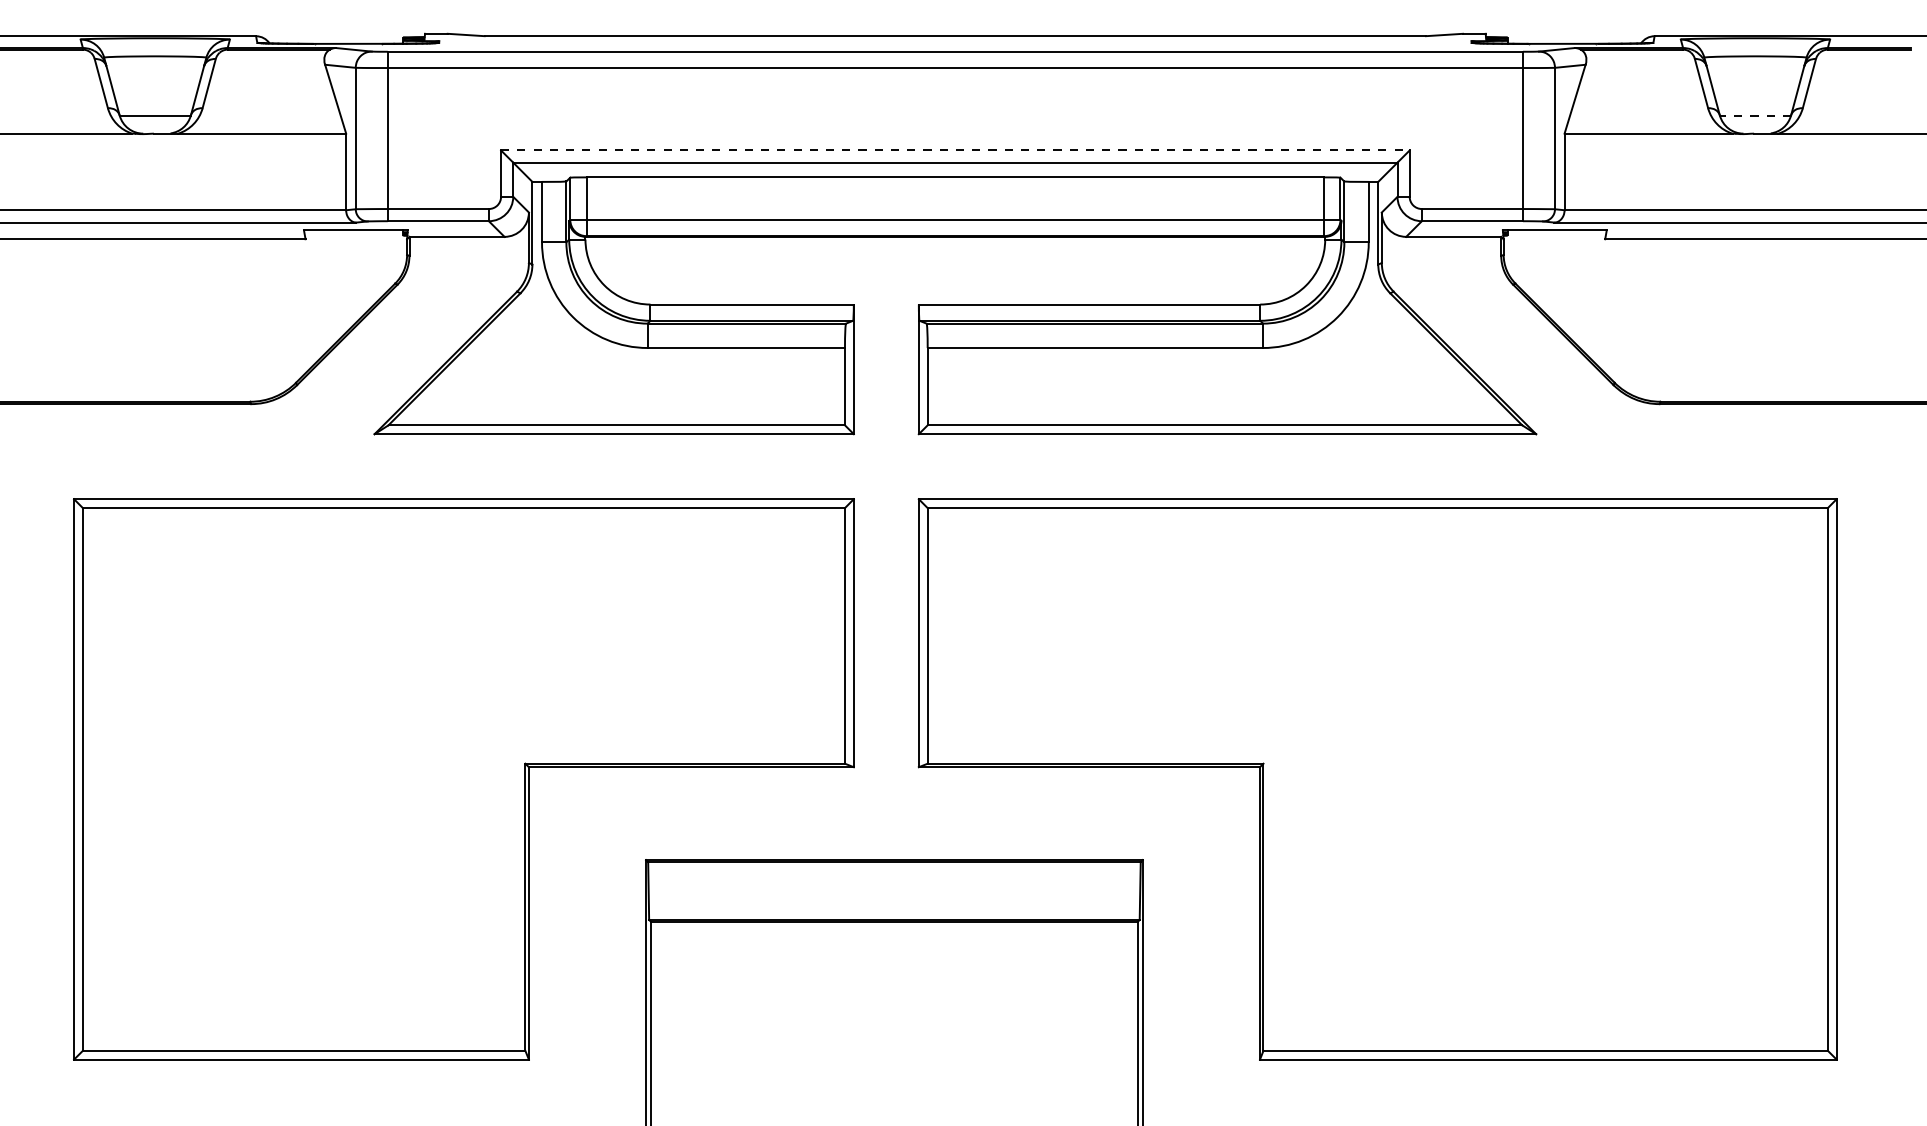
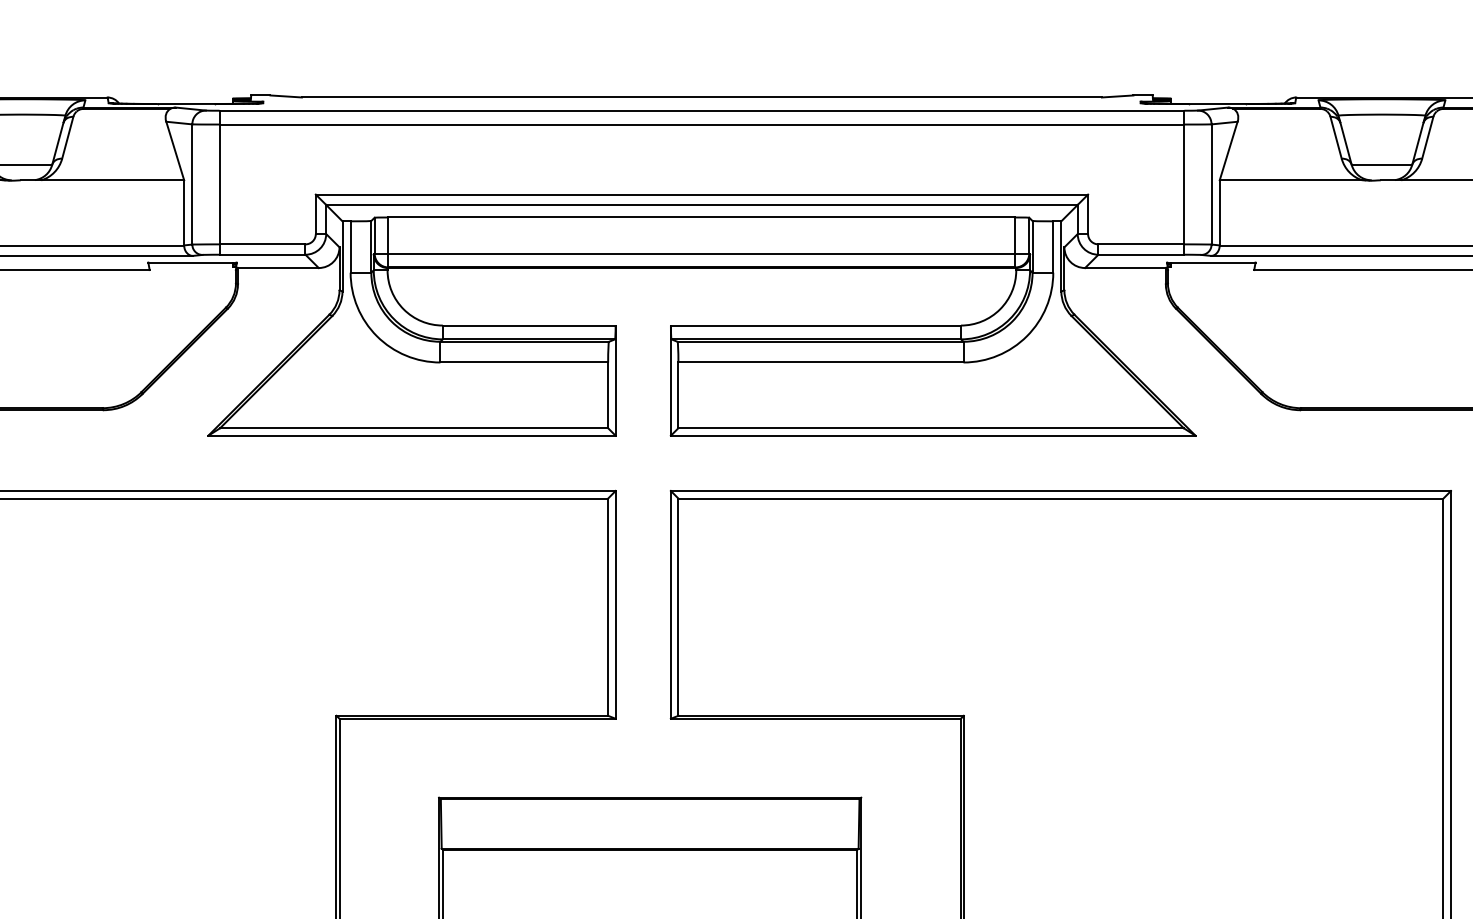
line: (1755, 115) -> (1381, 164), dashed -> solid
line: (955, 150) -> (702, 194), dashed -> solid

